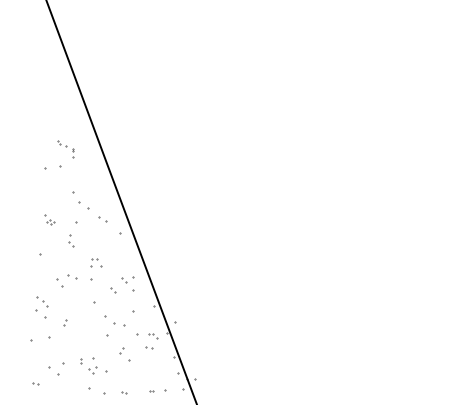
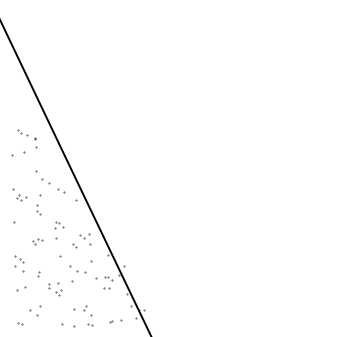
part: (66, 149) -> (27, 138), size x1.43
part: (49, 219) -> (19, 194), size x1.67
part: (67, 281) -> (37, 241), size x0.62
part: (41, 338) -> (21, 288), size x0.62
part: (124, 353) -> (87, 310), moved
part: (88, 366) -> (55, 289), moved

